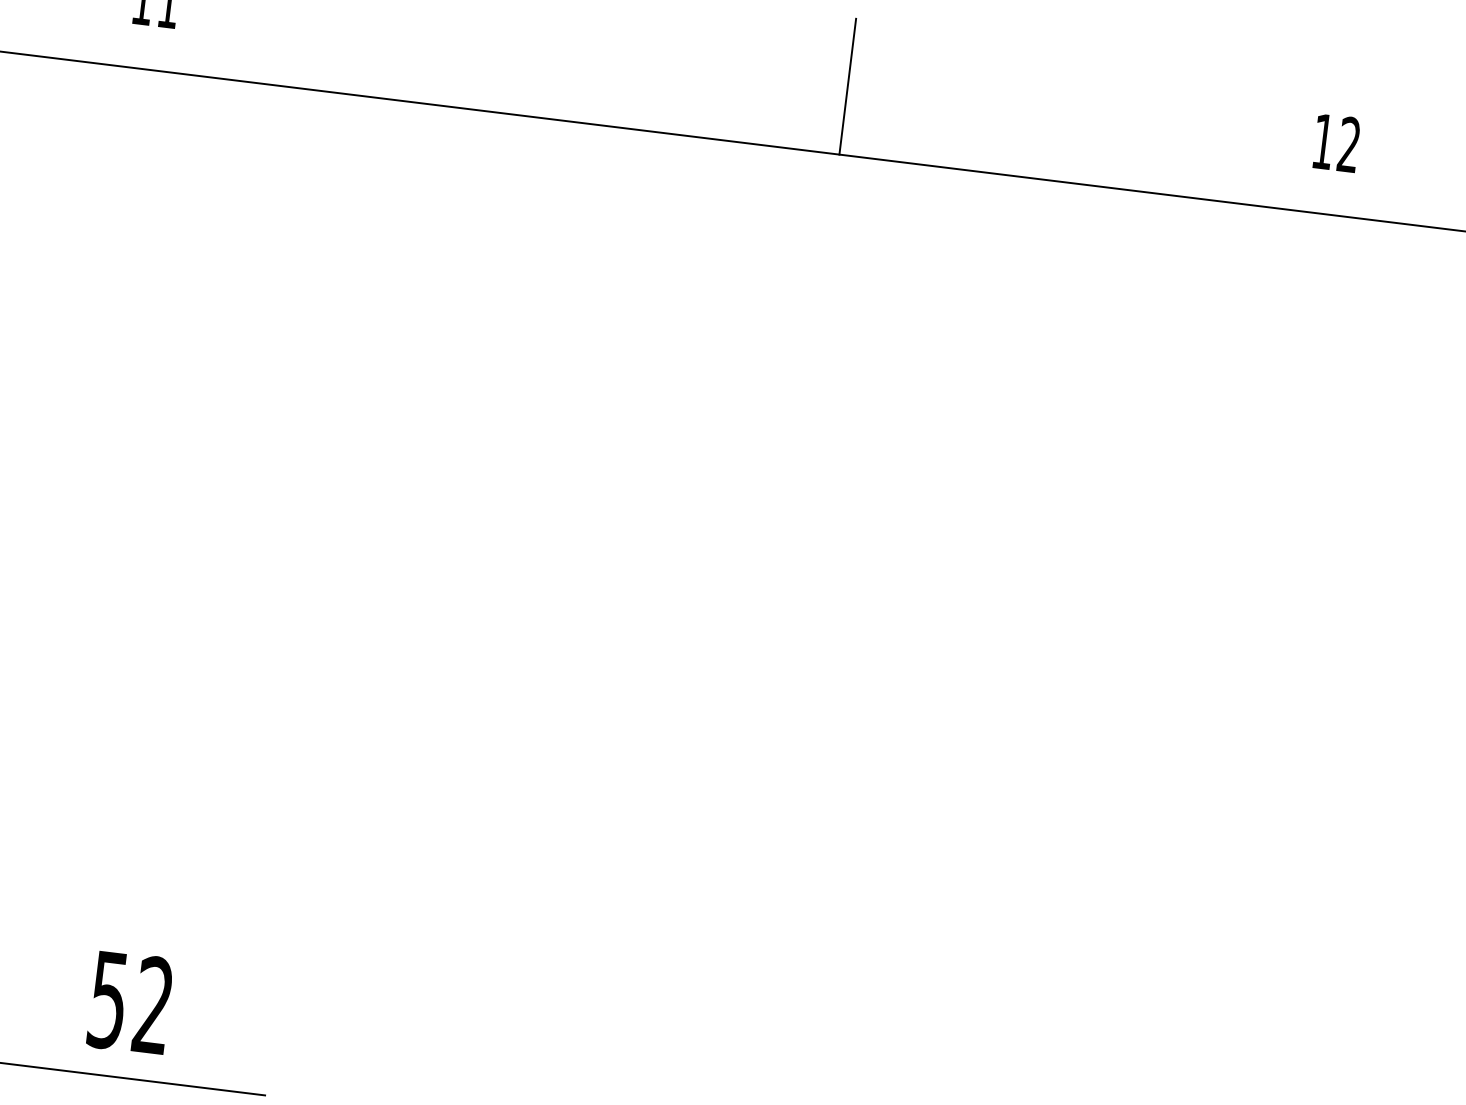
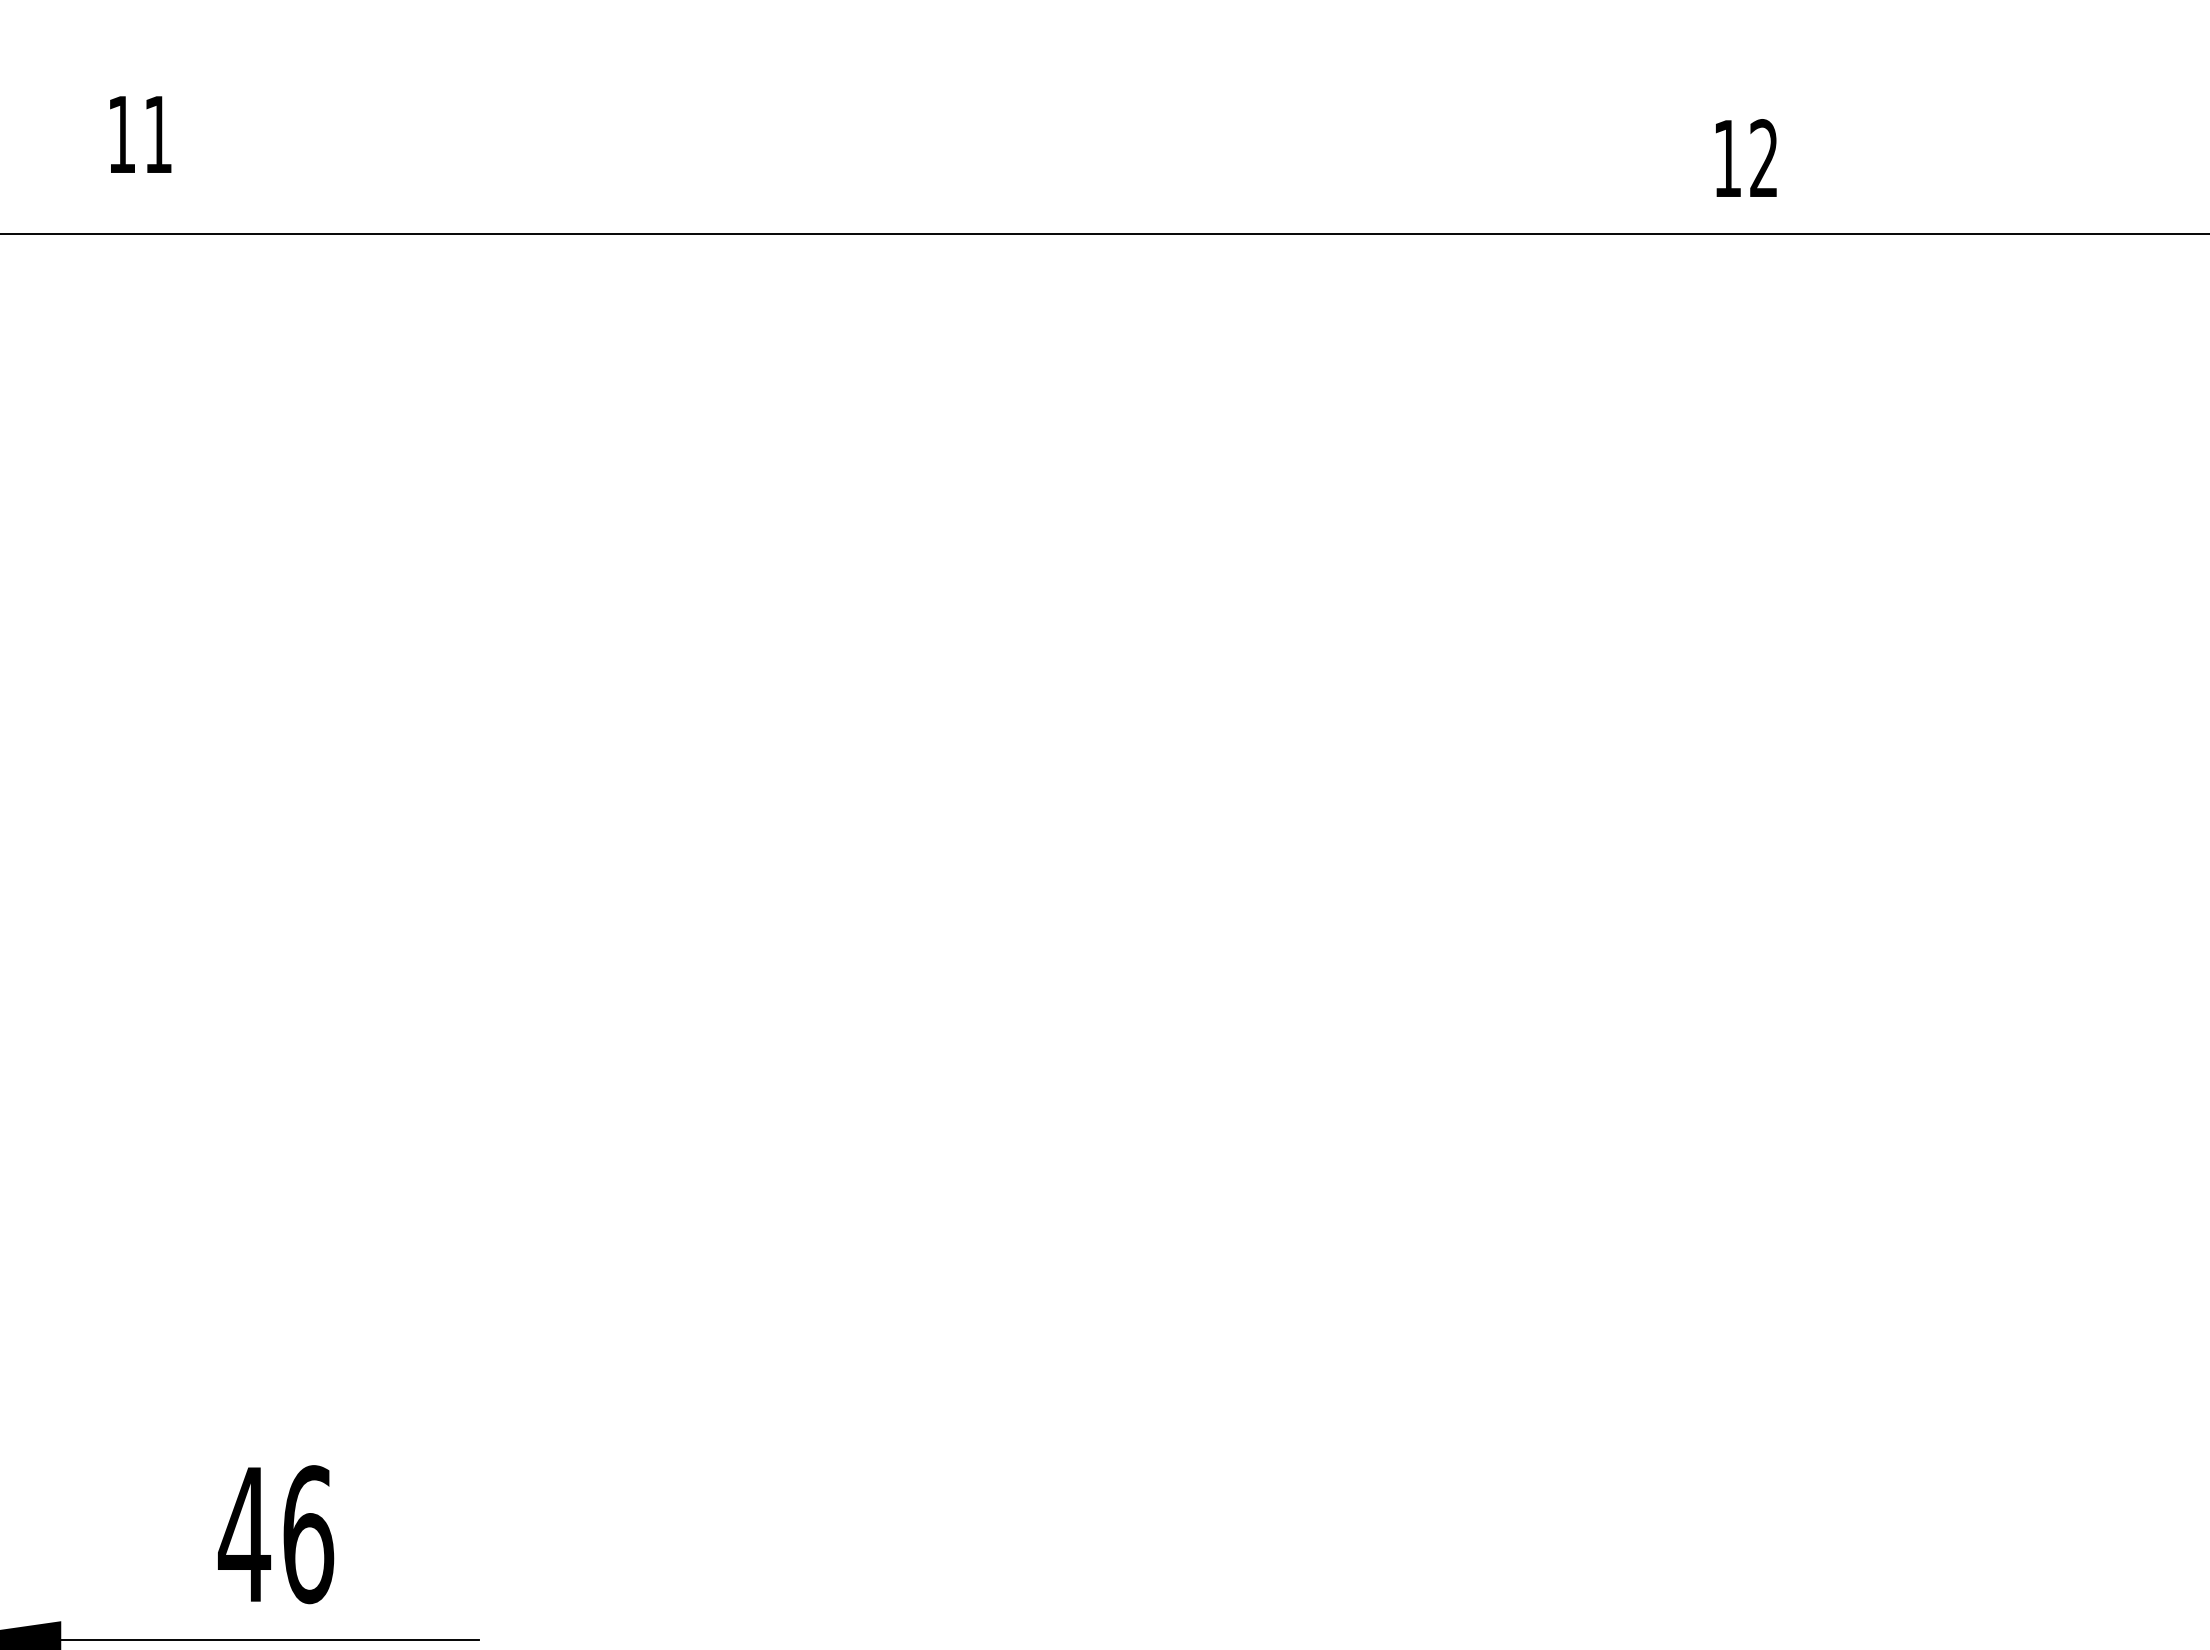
line: (847, 86) -> (1116, 138), removed
text: (1336, 142) -> (1746, 157), moved
text: (130, 1002) -> (275, 1534), 52 -> 46

